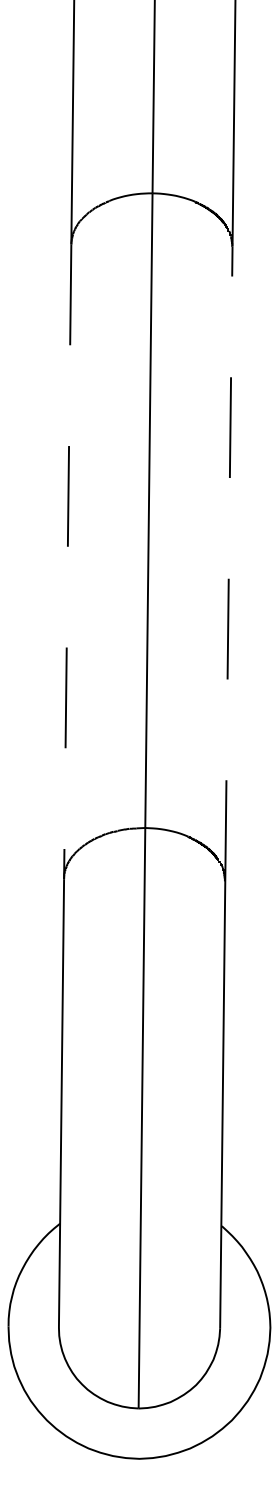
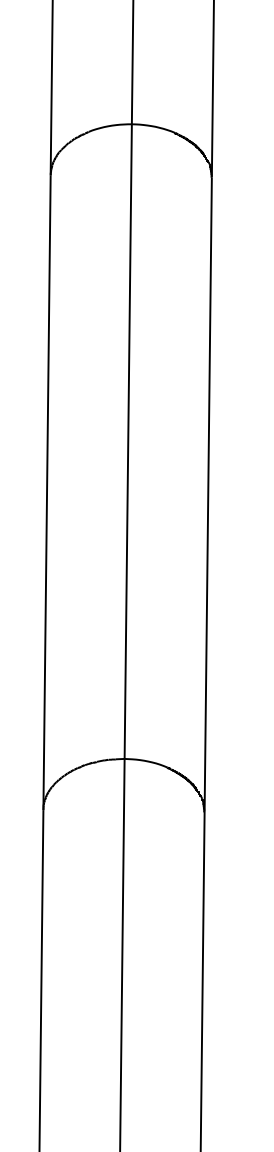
line: (67, 562) -> (46, 493), dashed -> solid
line: (228, 563) -> (207, 494), dashed -> solid

